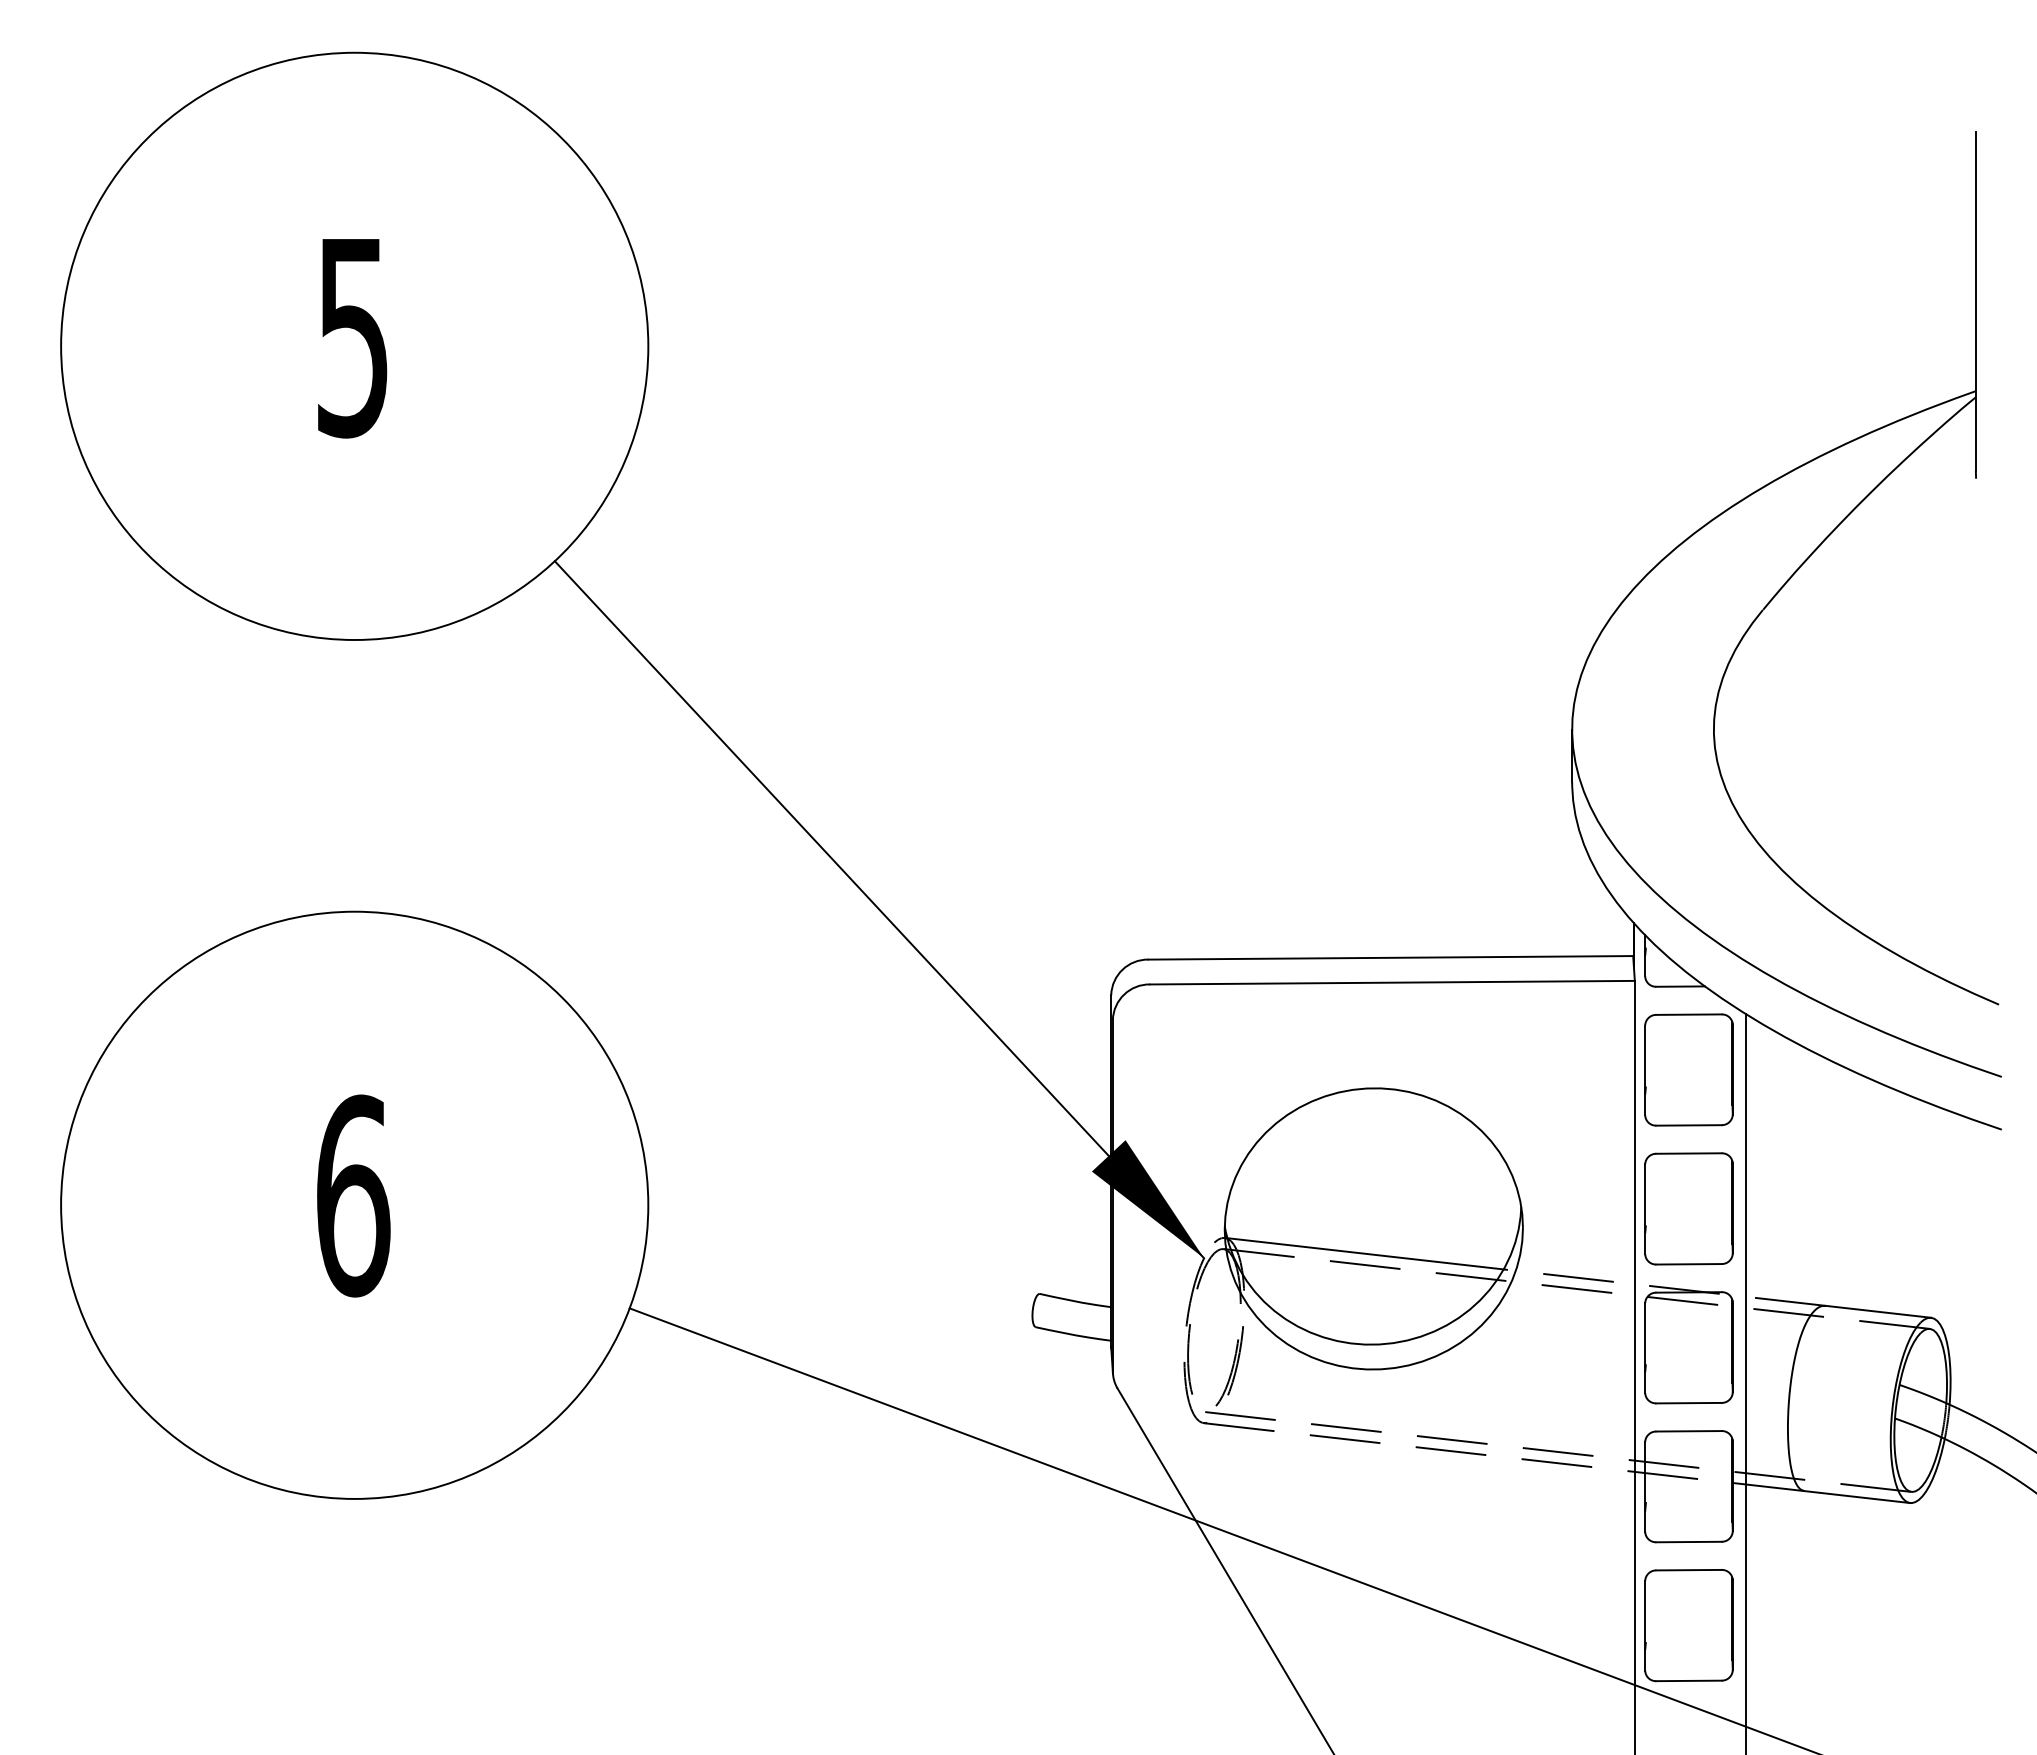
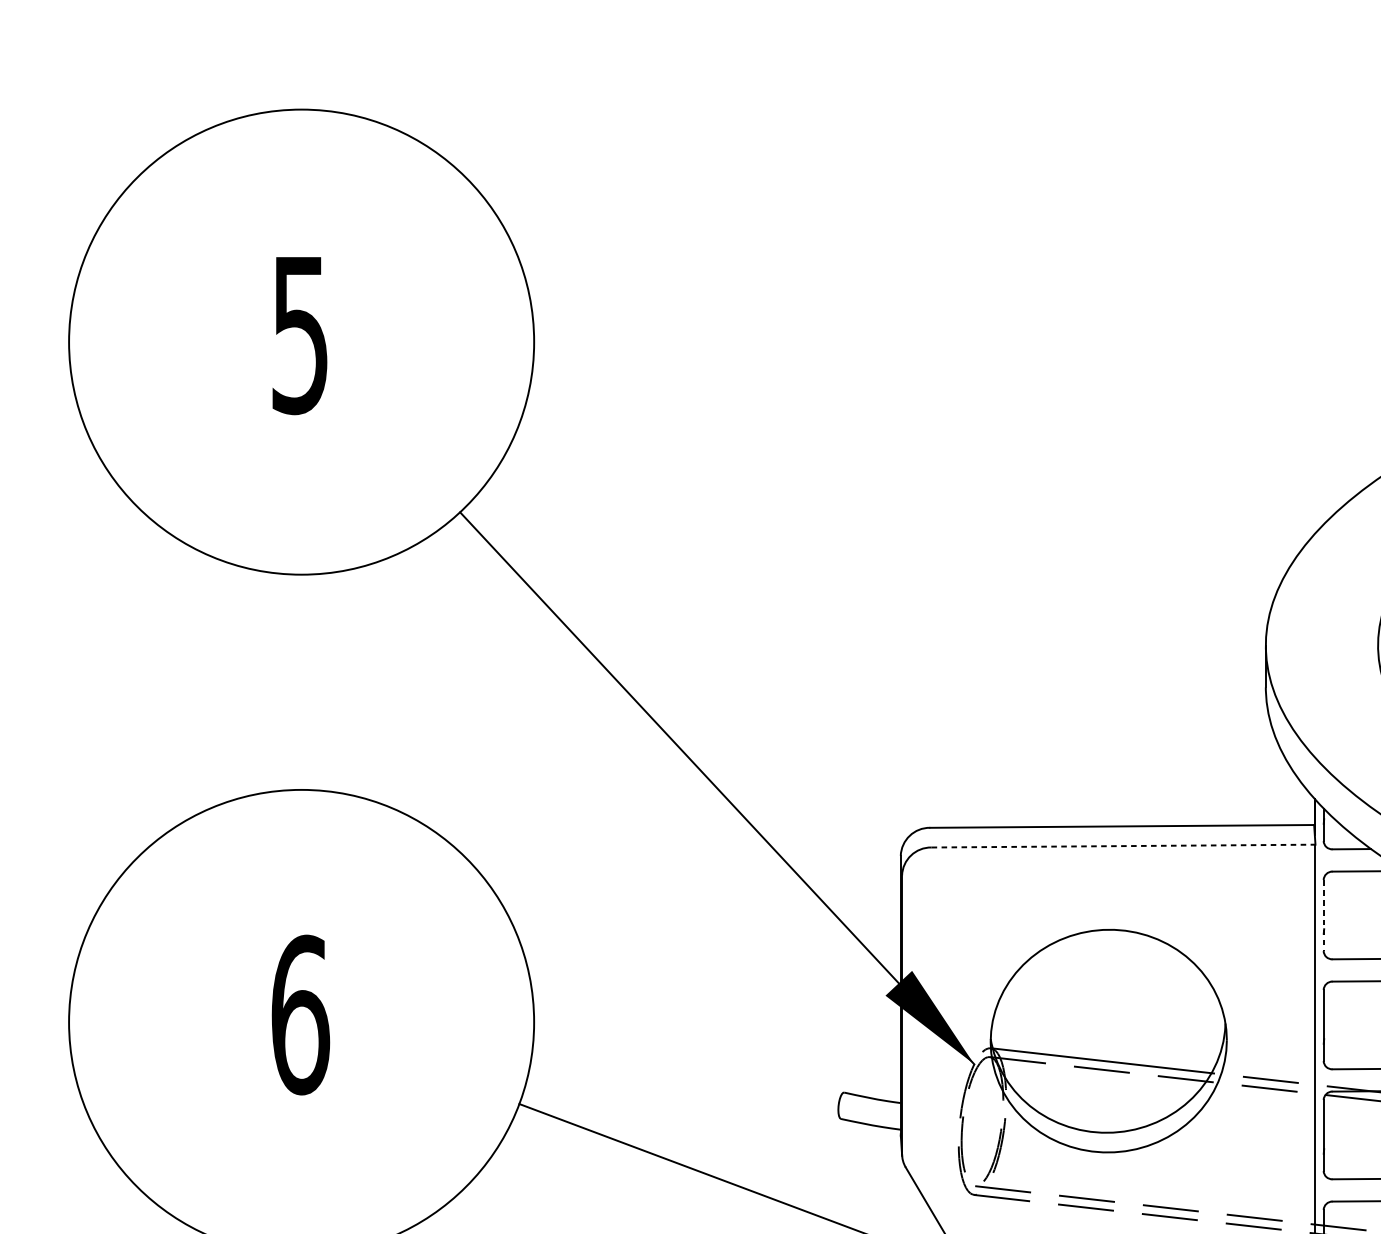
line: (1392, 982) -> (1123, 845), solid -> dashed
line: (1645, 1070) -> (1323, 915), solid -> dashed

